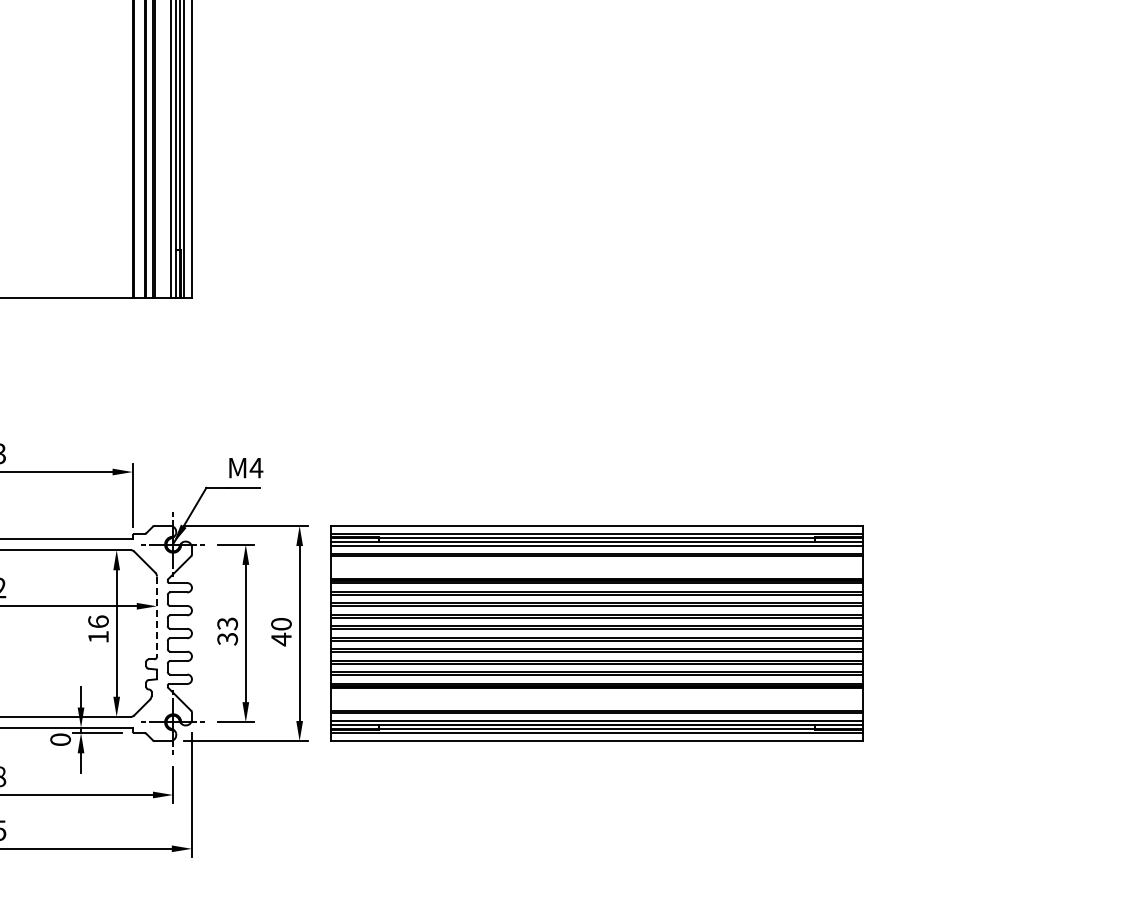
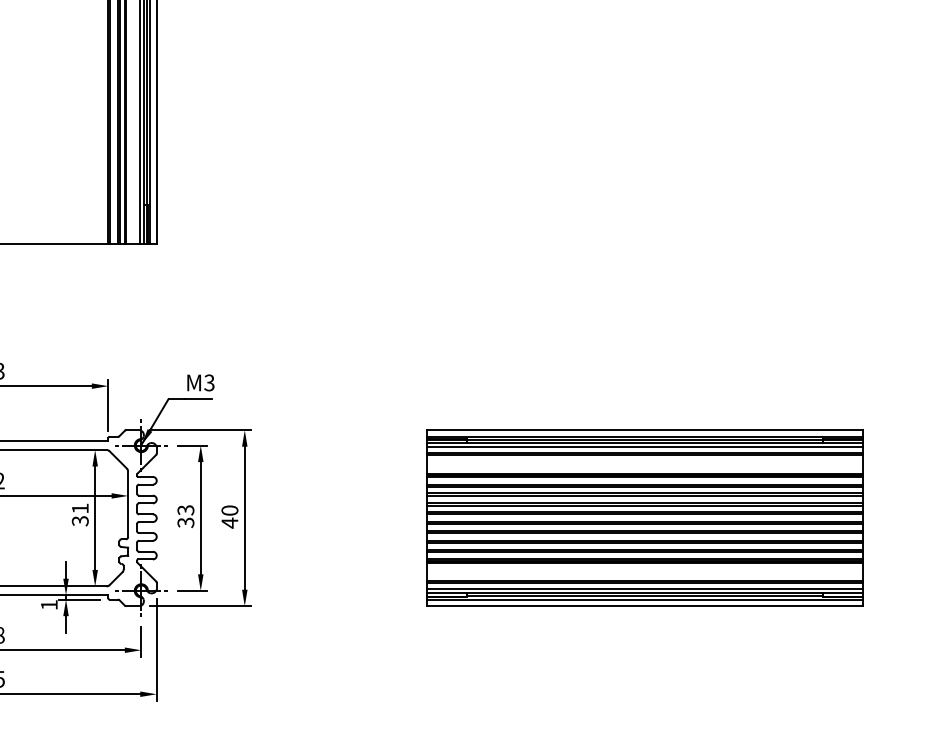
text: (256, 467) -> (209, 382), M4 -> M3
line: (157, 617) -> (128, 505), dashed -> solid
text: (98, 629) -> (80, 514), 16 -> 31
part: (596, 633) -> (644, 518), moved
text: (60, 739) -> (49, 604), 0 -> 1

